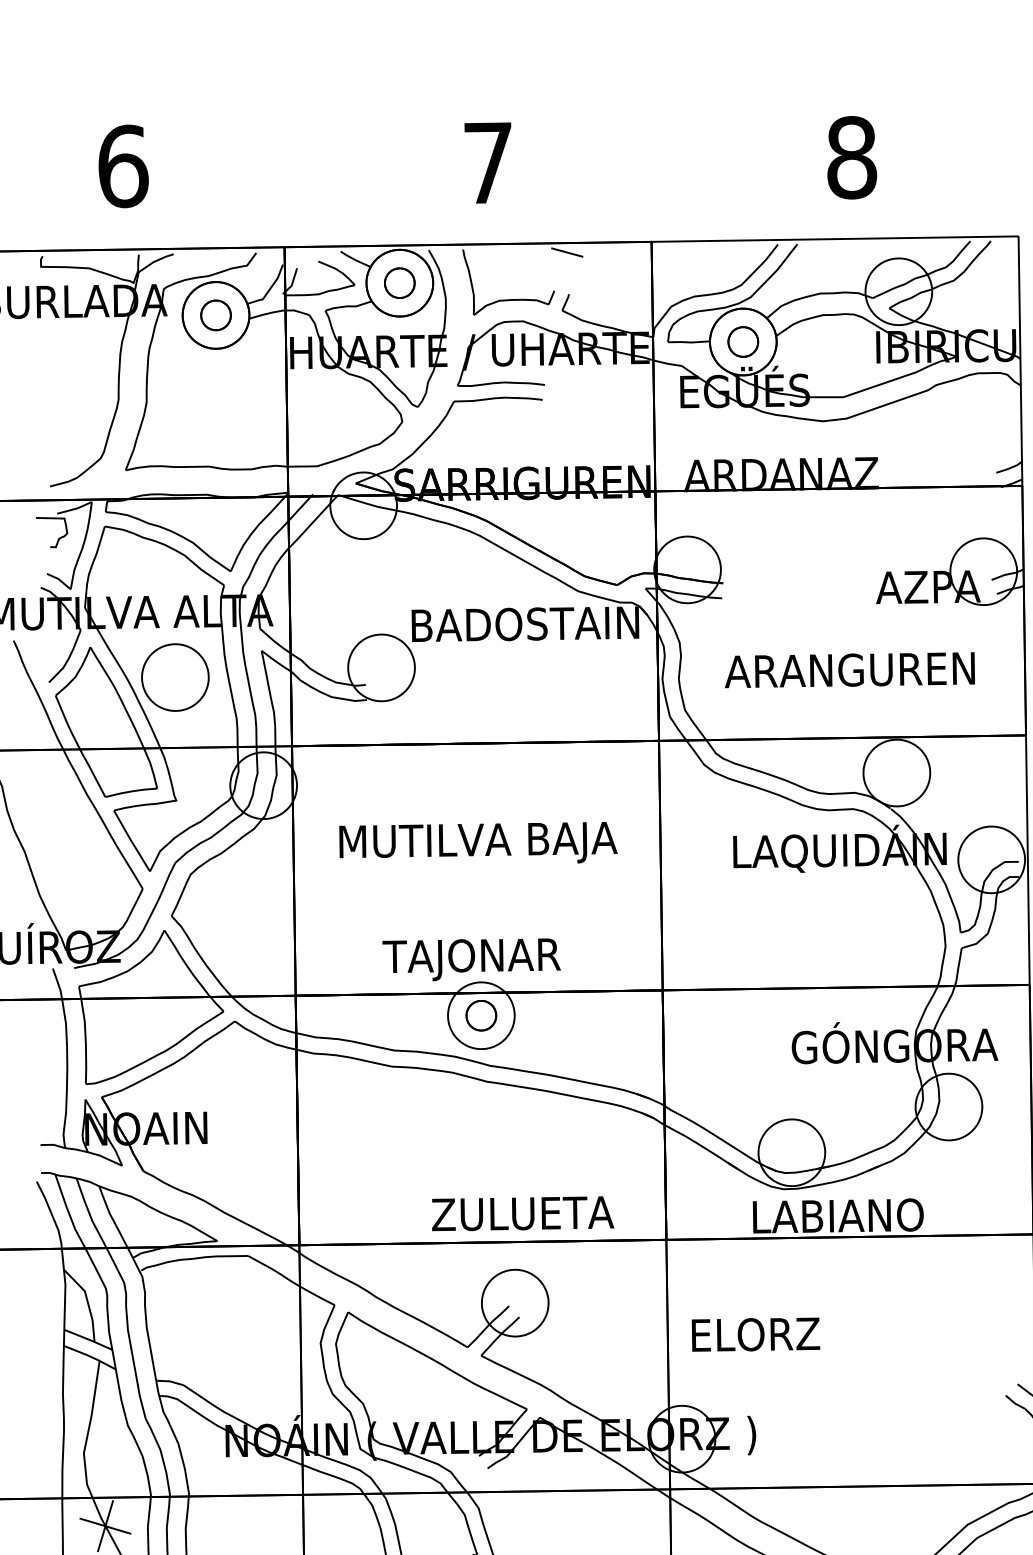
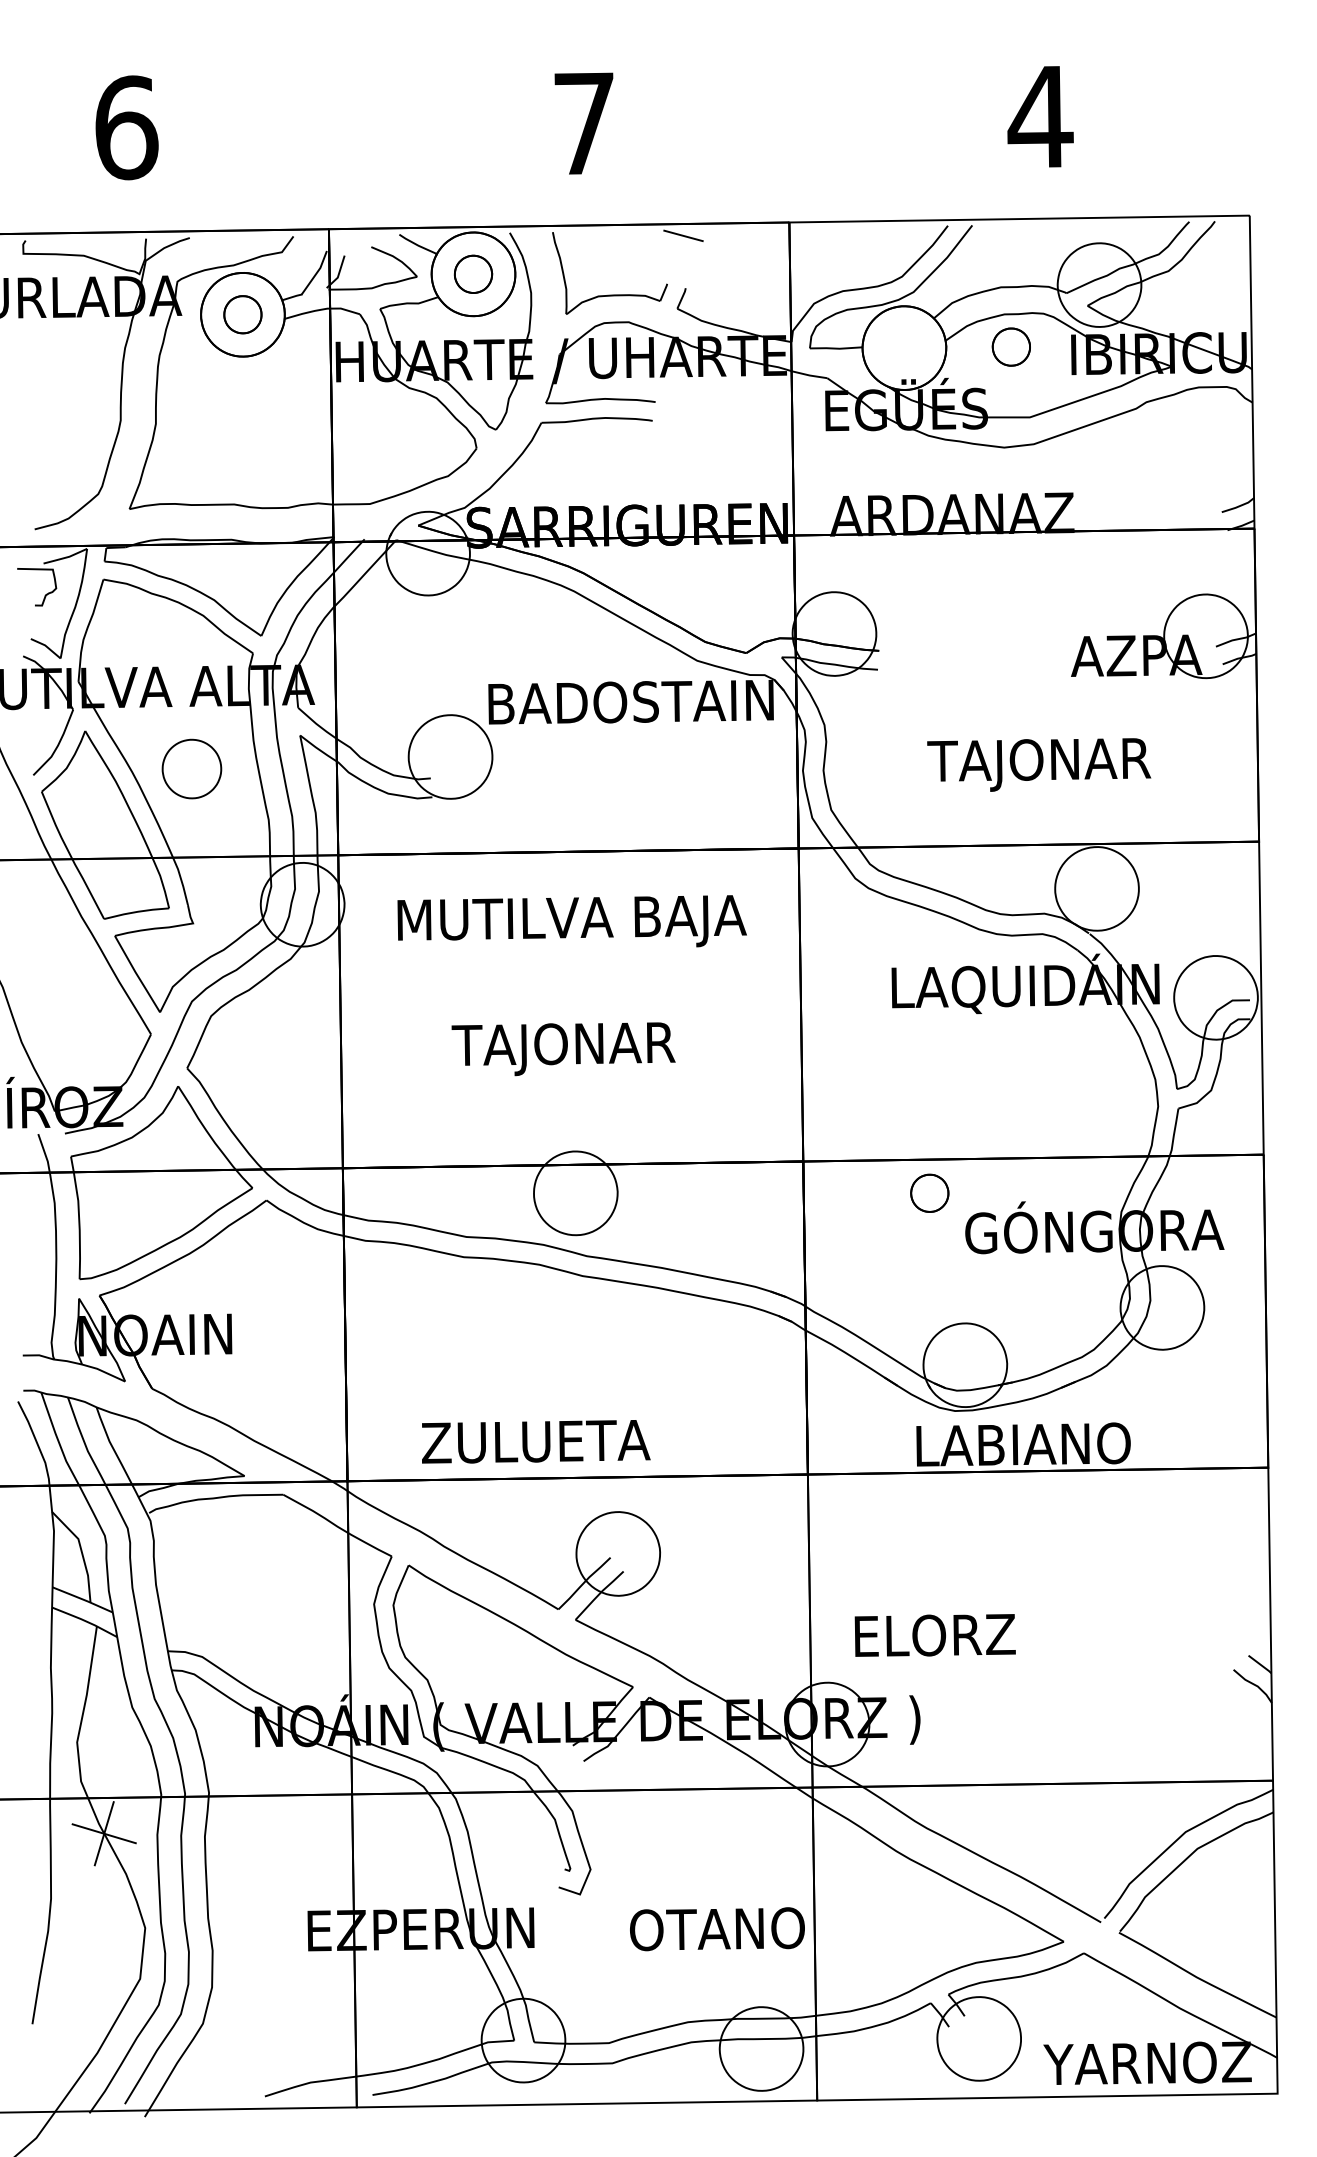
text: (851, 157) -> (1040, 116), 8 -> 4
part: (742, 341) -> (1010, 346), moved
text: (850, 673) -> (1038, 764), ARANGUREN -> TAJONAR
part: (175, 677) -> (191, 768), size x0.7
text: (477, 842) -> (571, 921), moved
text: (471, 960) -> (563, 1049), moved
part: (481, 1015) -> (929, 1192), moved
text: (523, 1213) -> (536, 1441), moved
text: (755, 1334) -> (934, 1635), moved

